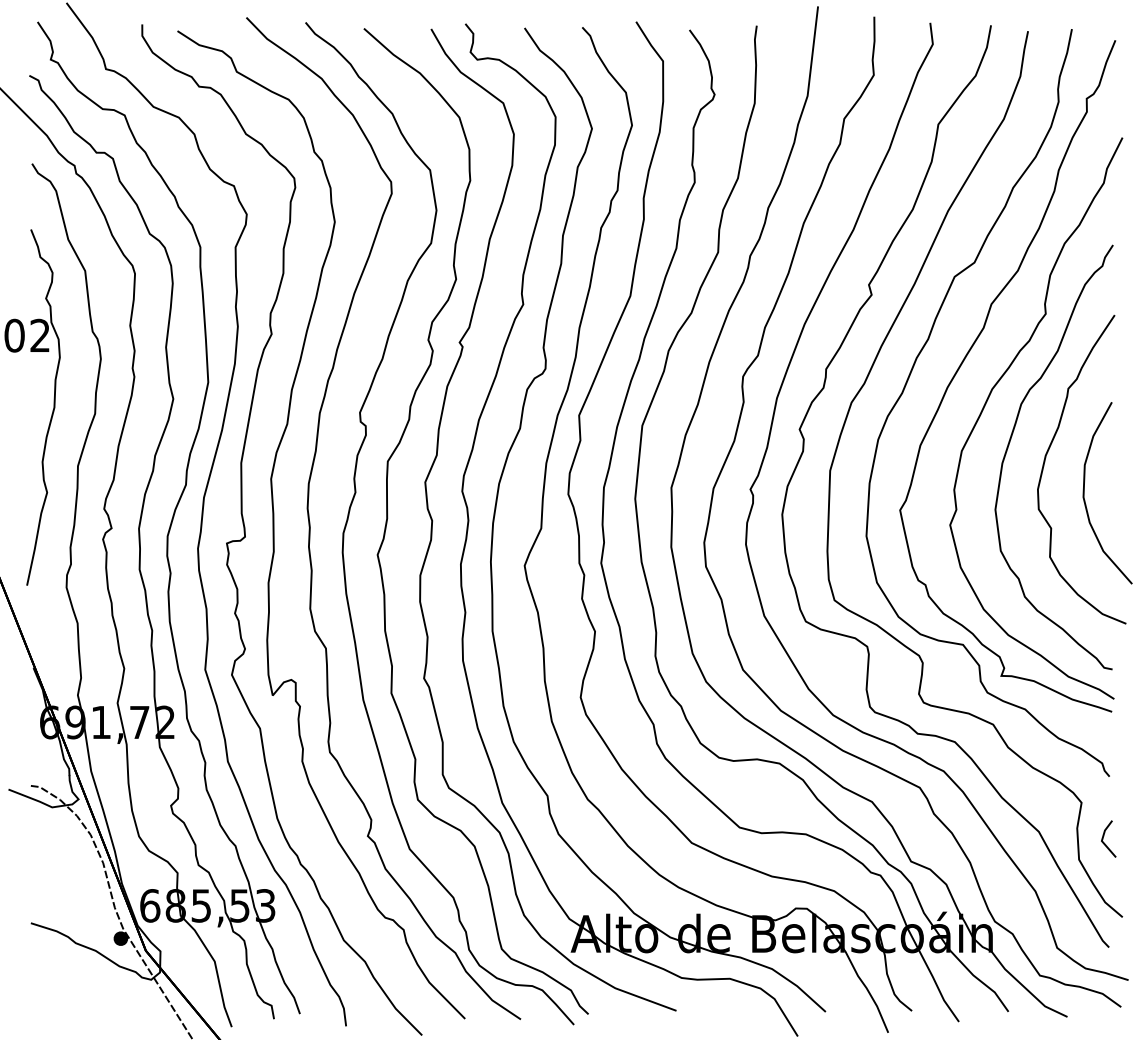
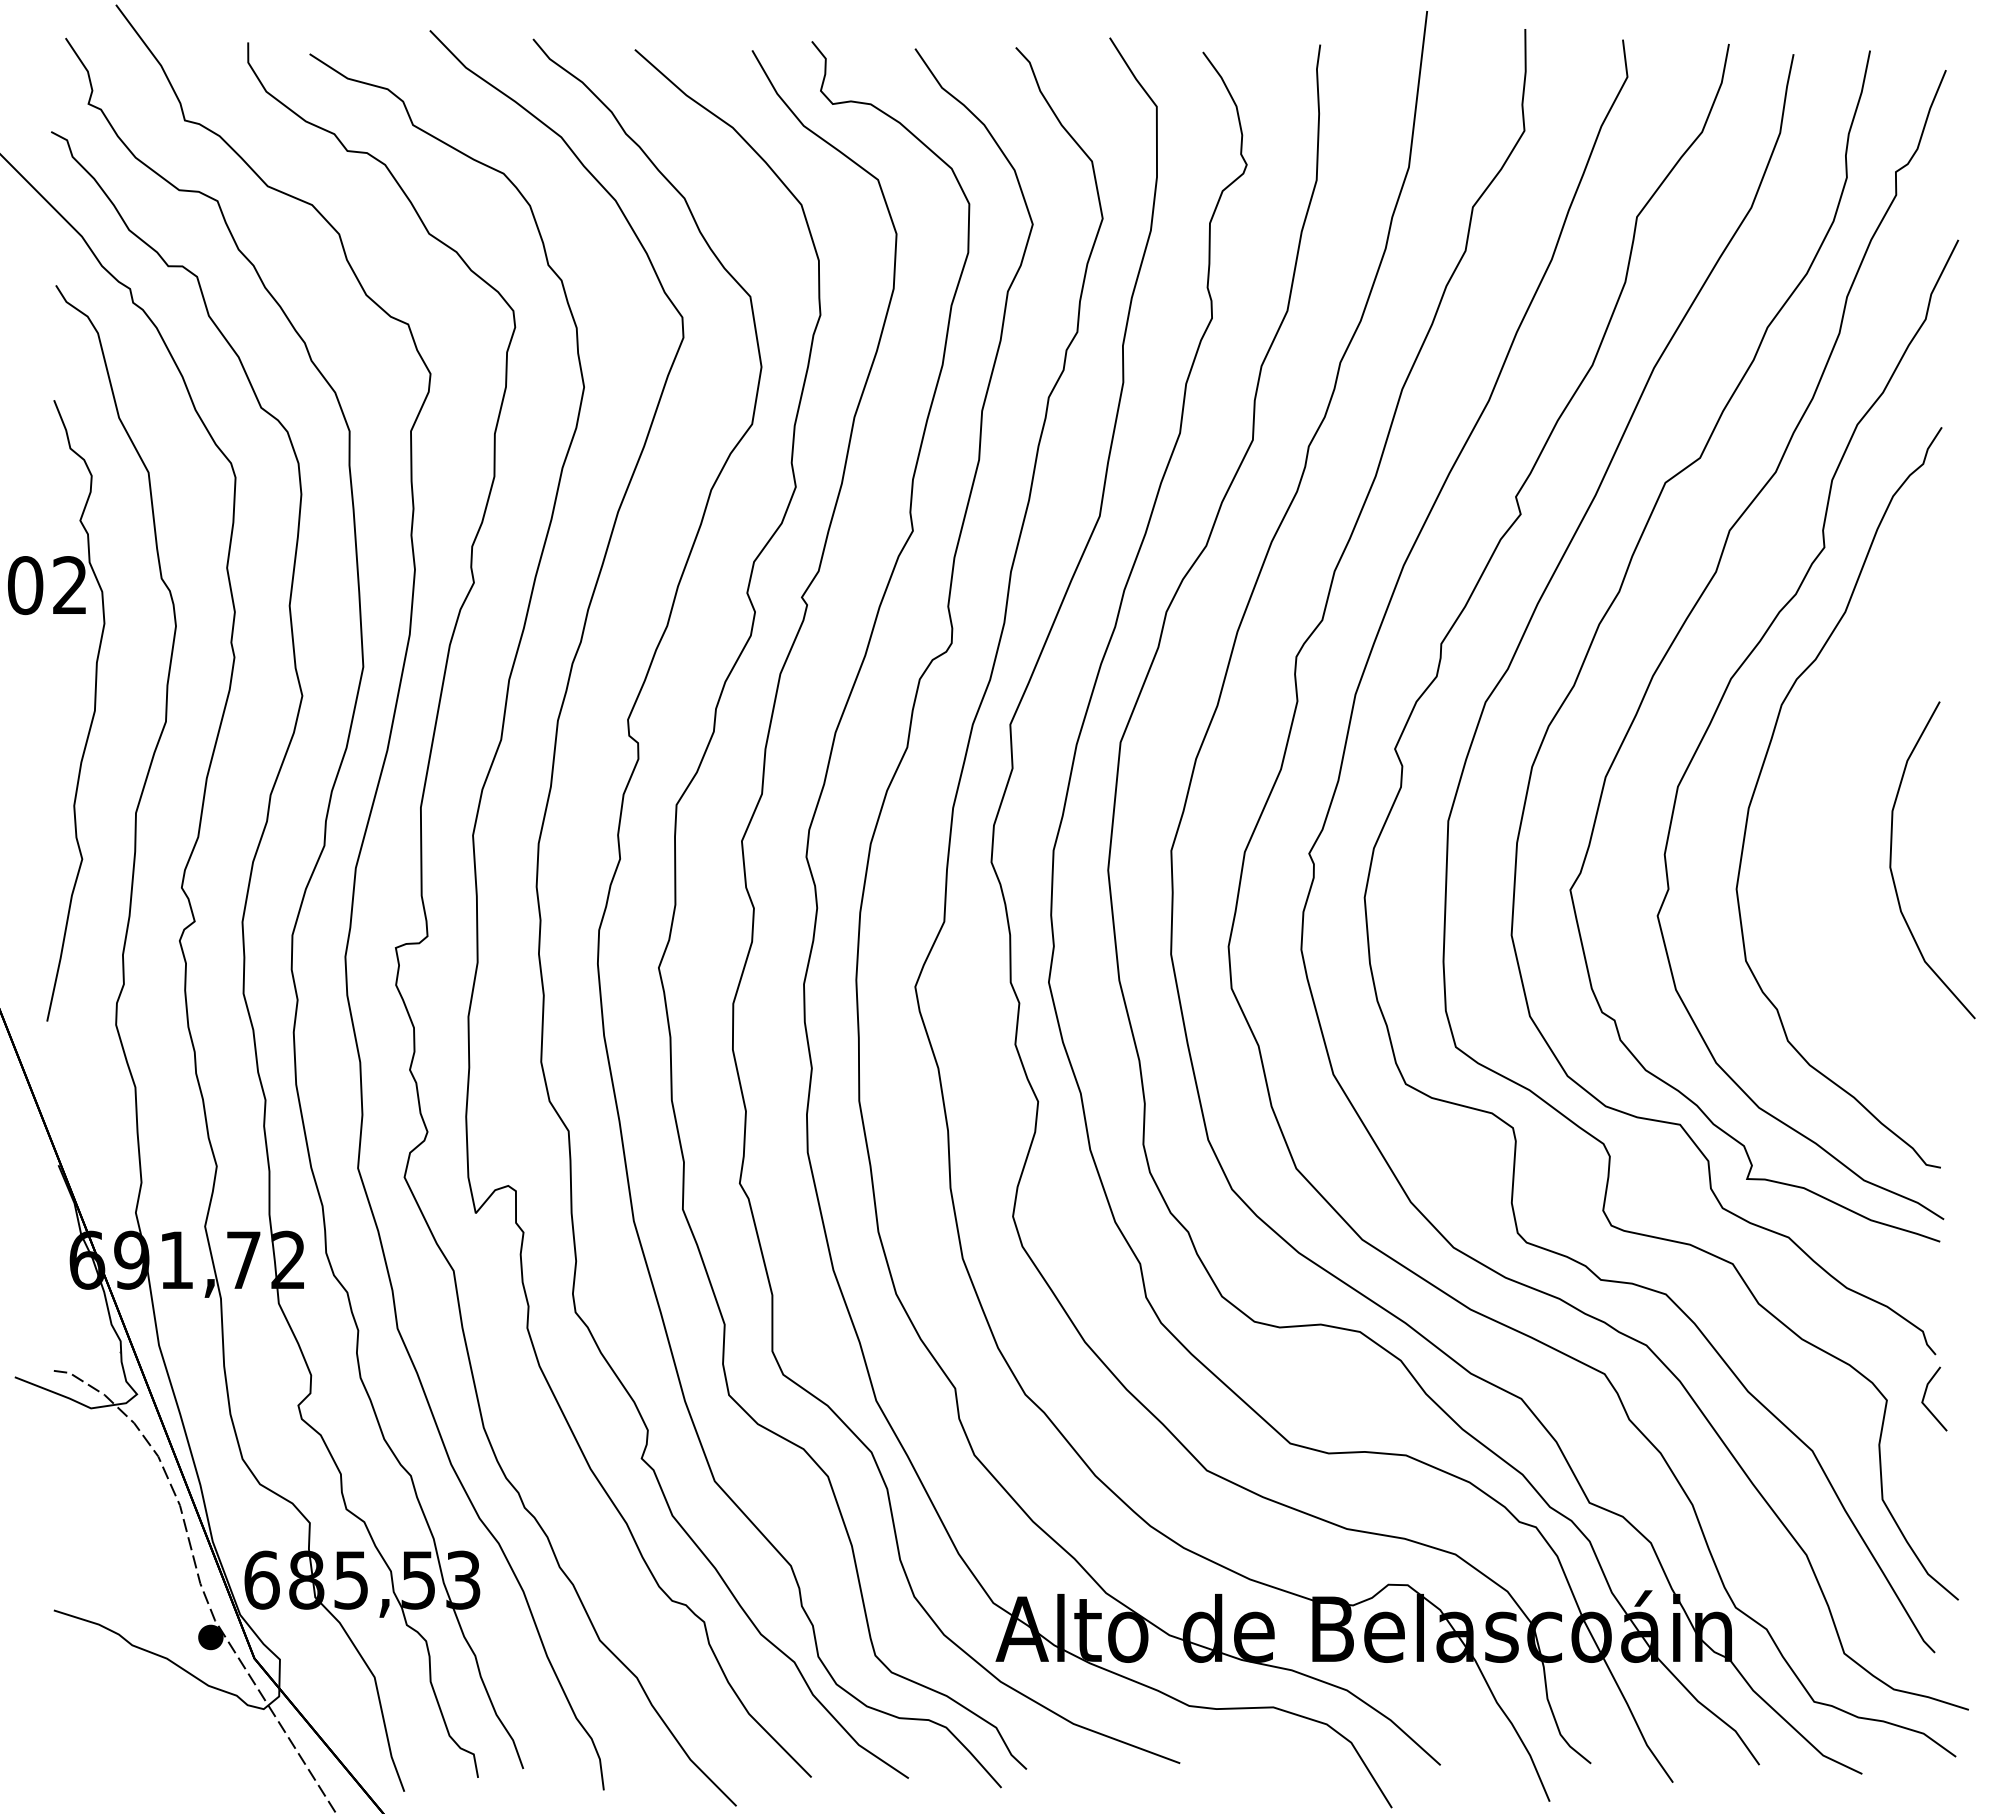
curve: (1045, 462) -> (1823, 806), removed
line: (1104, 836) -> (1926, 1394), moved

